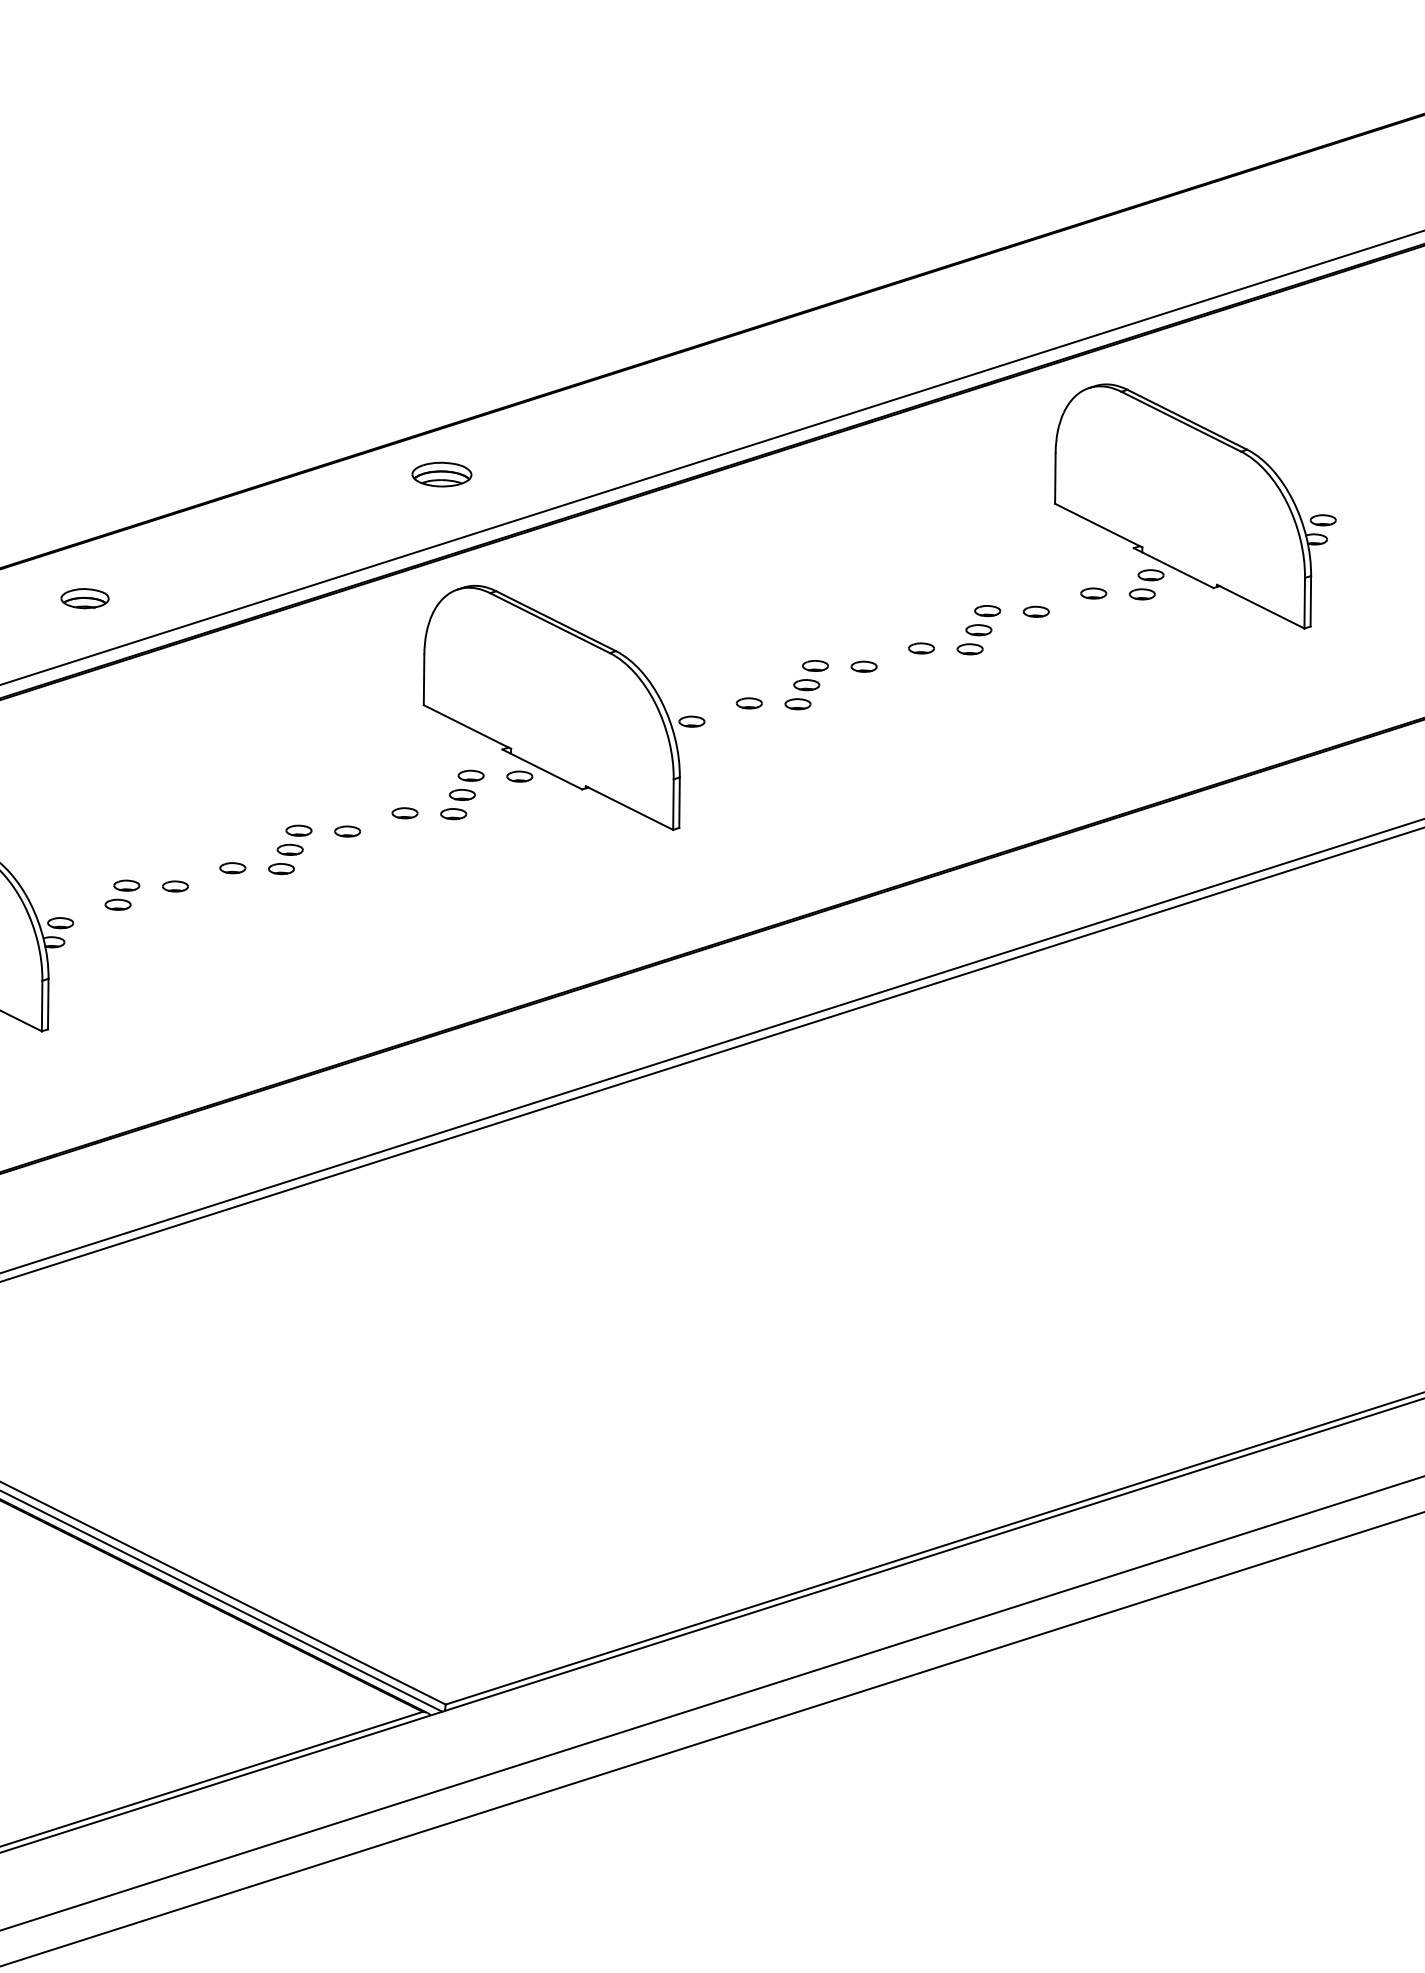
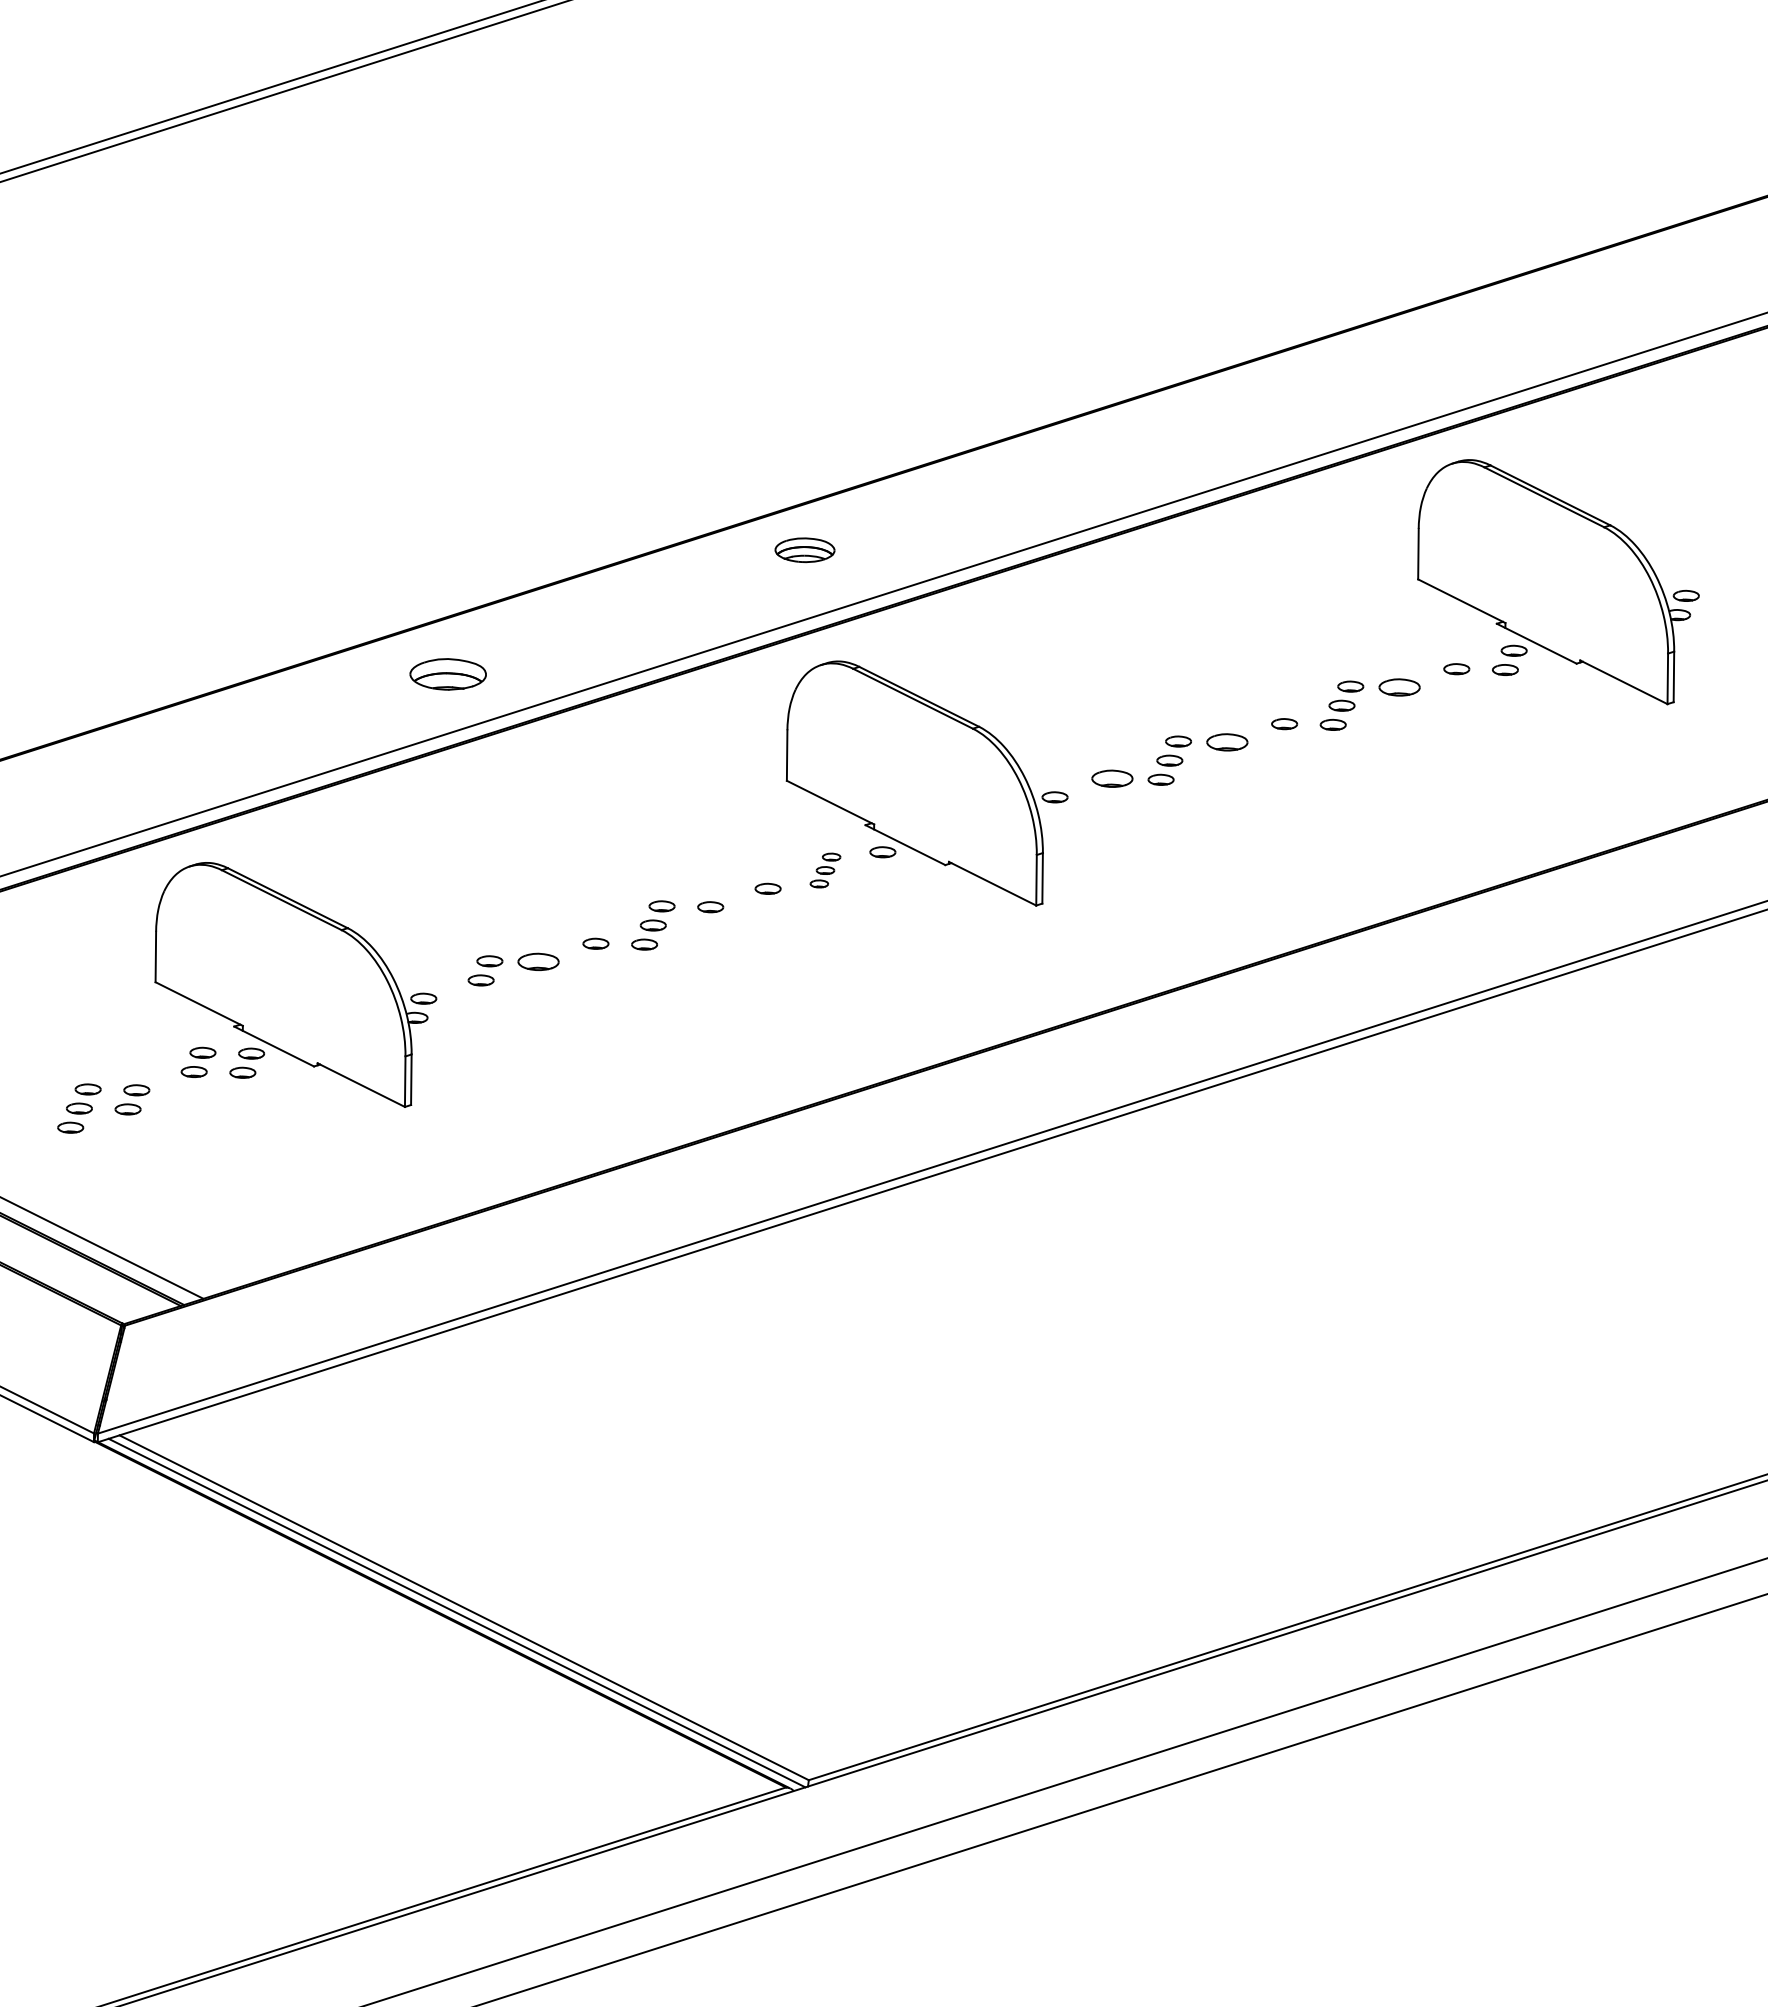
part: (84, 597) -> (447, 673), size x1.6
part: (1035, 611) -> (1398, 687), size x1.6
part: (863, 666) -> (1226, 742), size x1.6
part: (749, 703) -> (1112, 779), size x1.6
part: (462, 794) -> (825, 870), size x0.7
part: (175, 886) -> (538, 962), size x1.6

